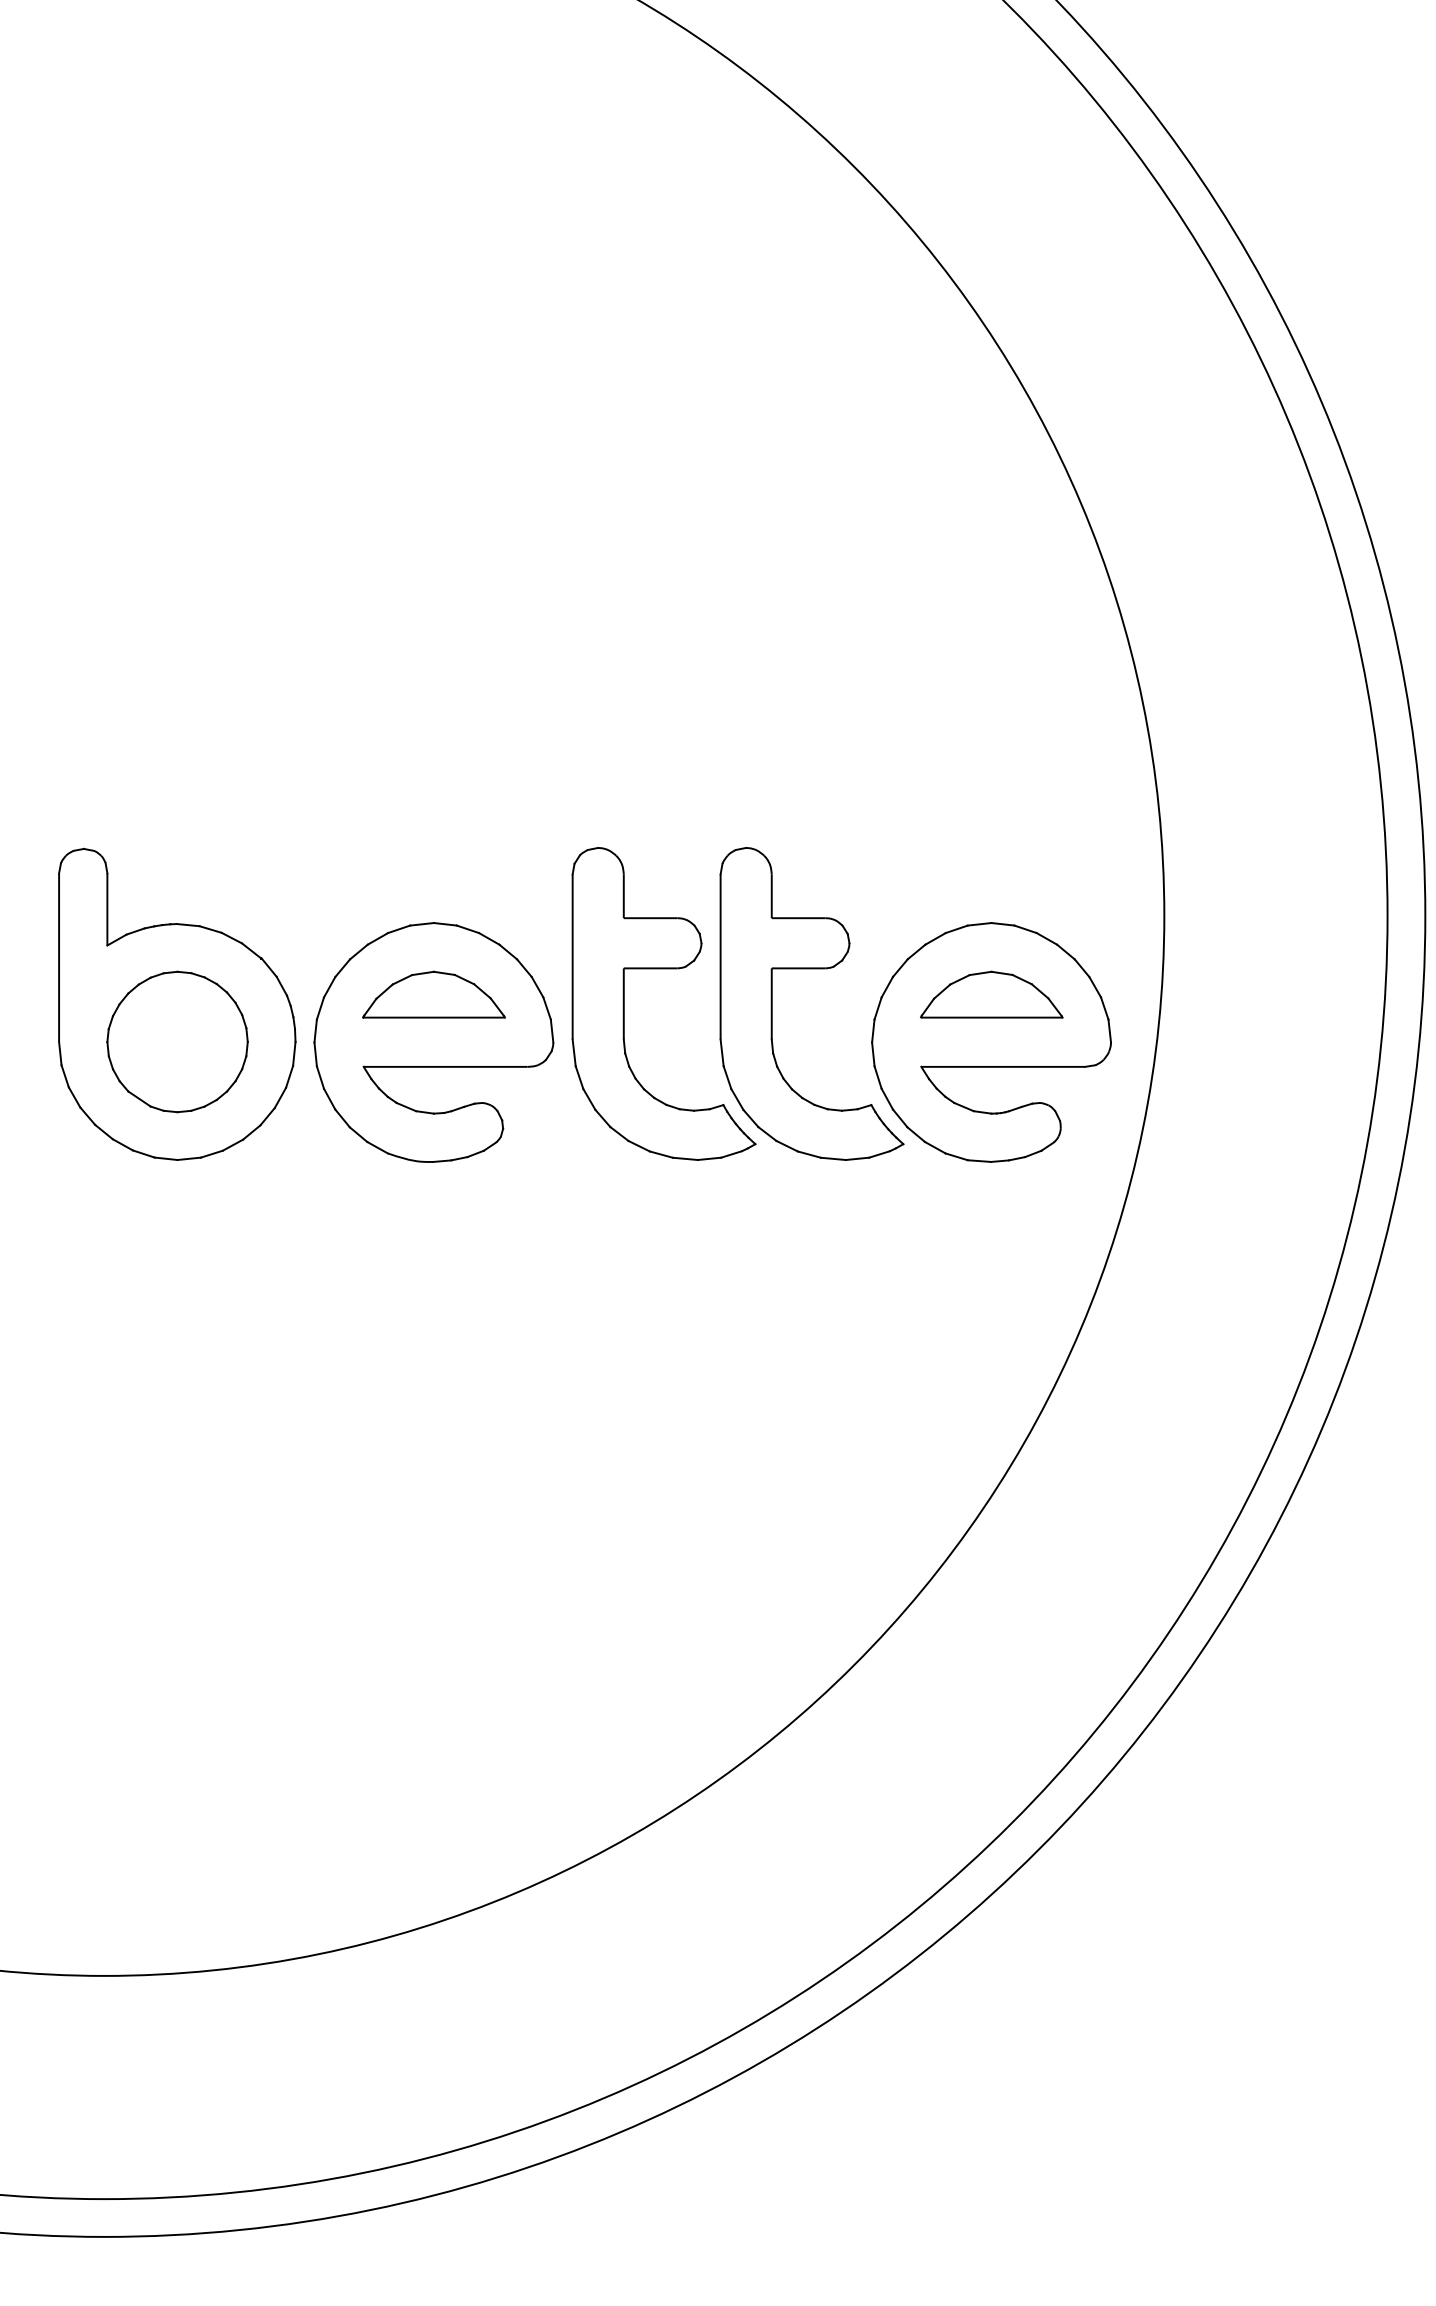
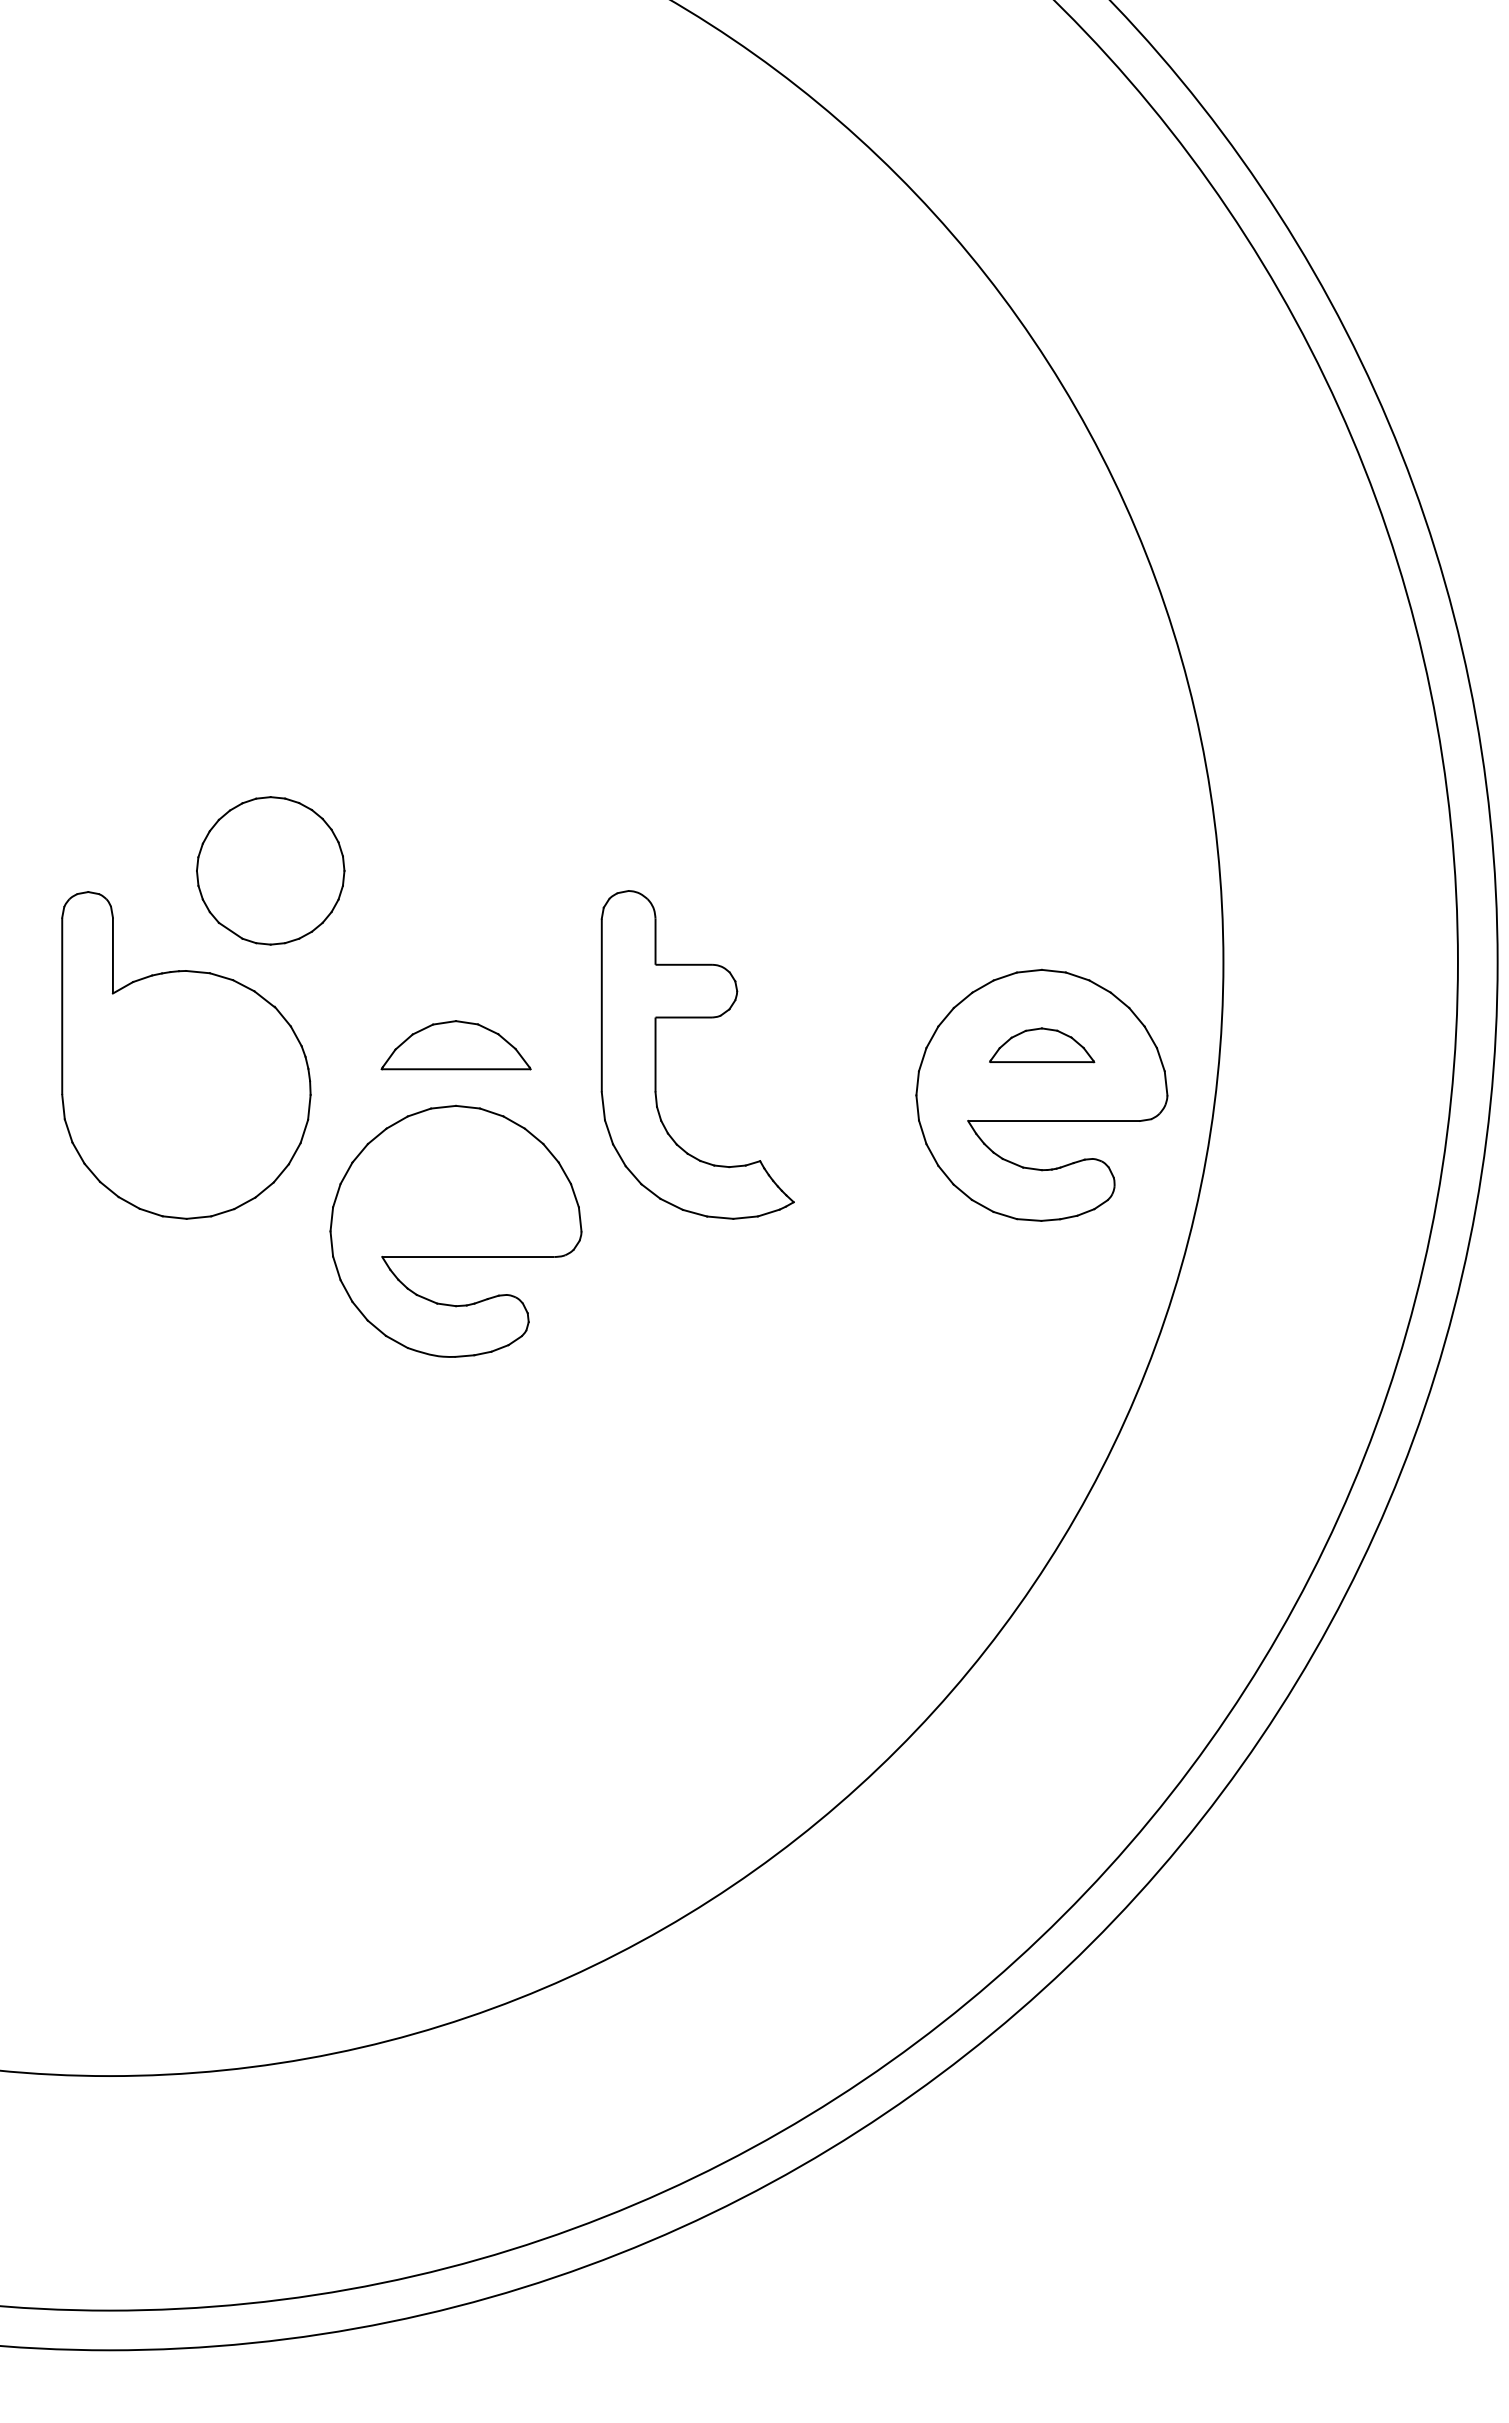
part: (812, 969) -> (853, 1018), removed
part: (991, 995) -> (1041, 1045), size x0.7
part: (177, 1041) -> (270, 870), moved
part: (433, 1041) -> (455, 1230), moved

